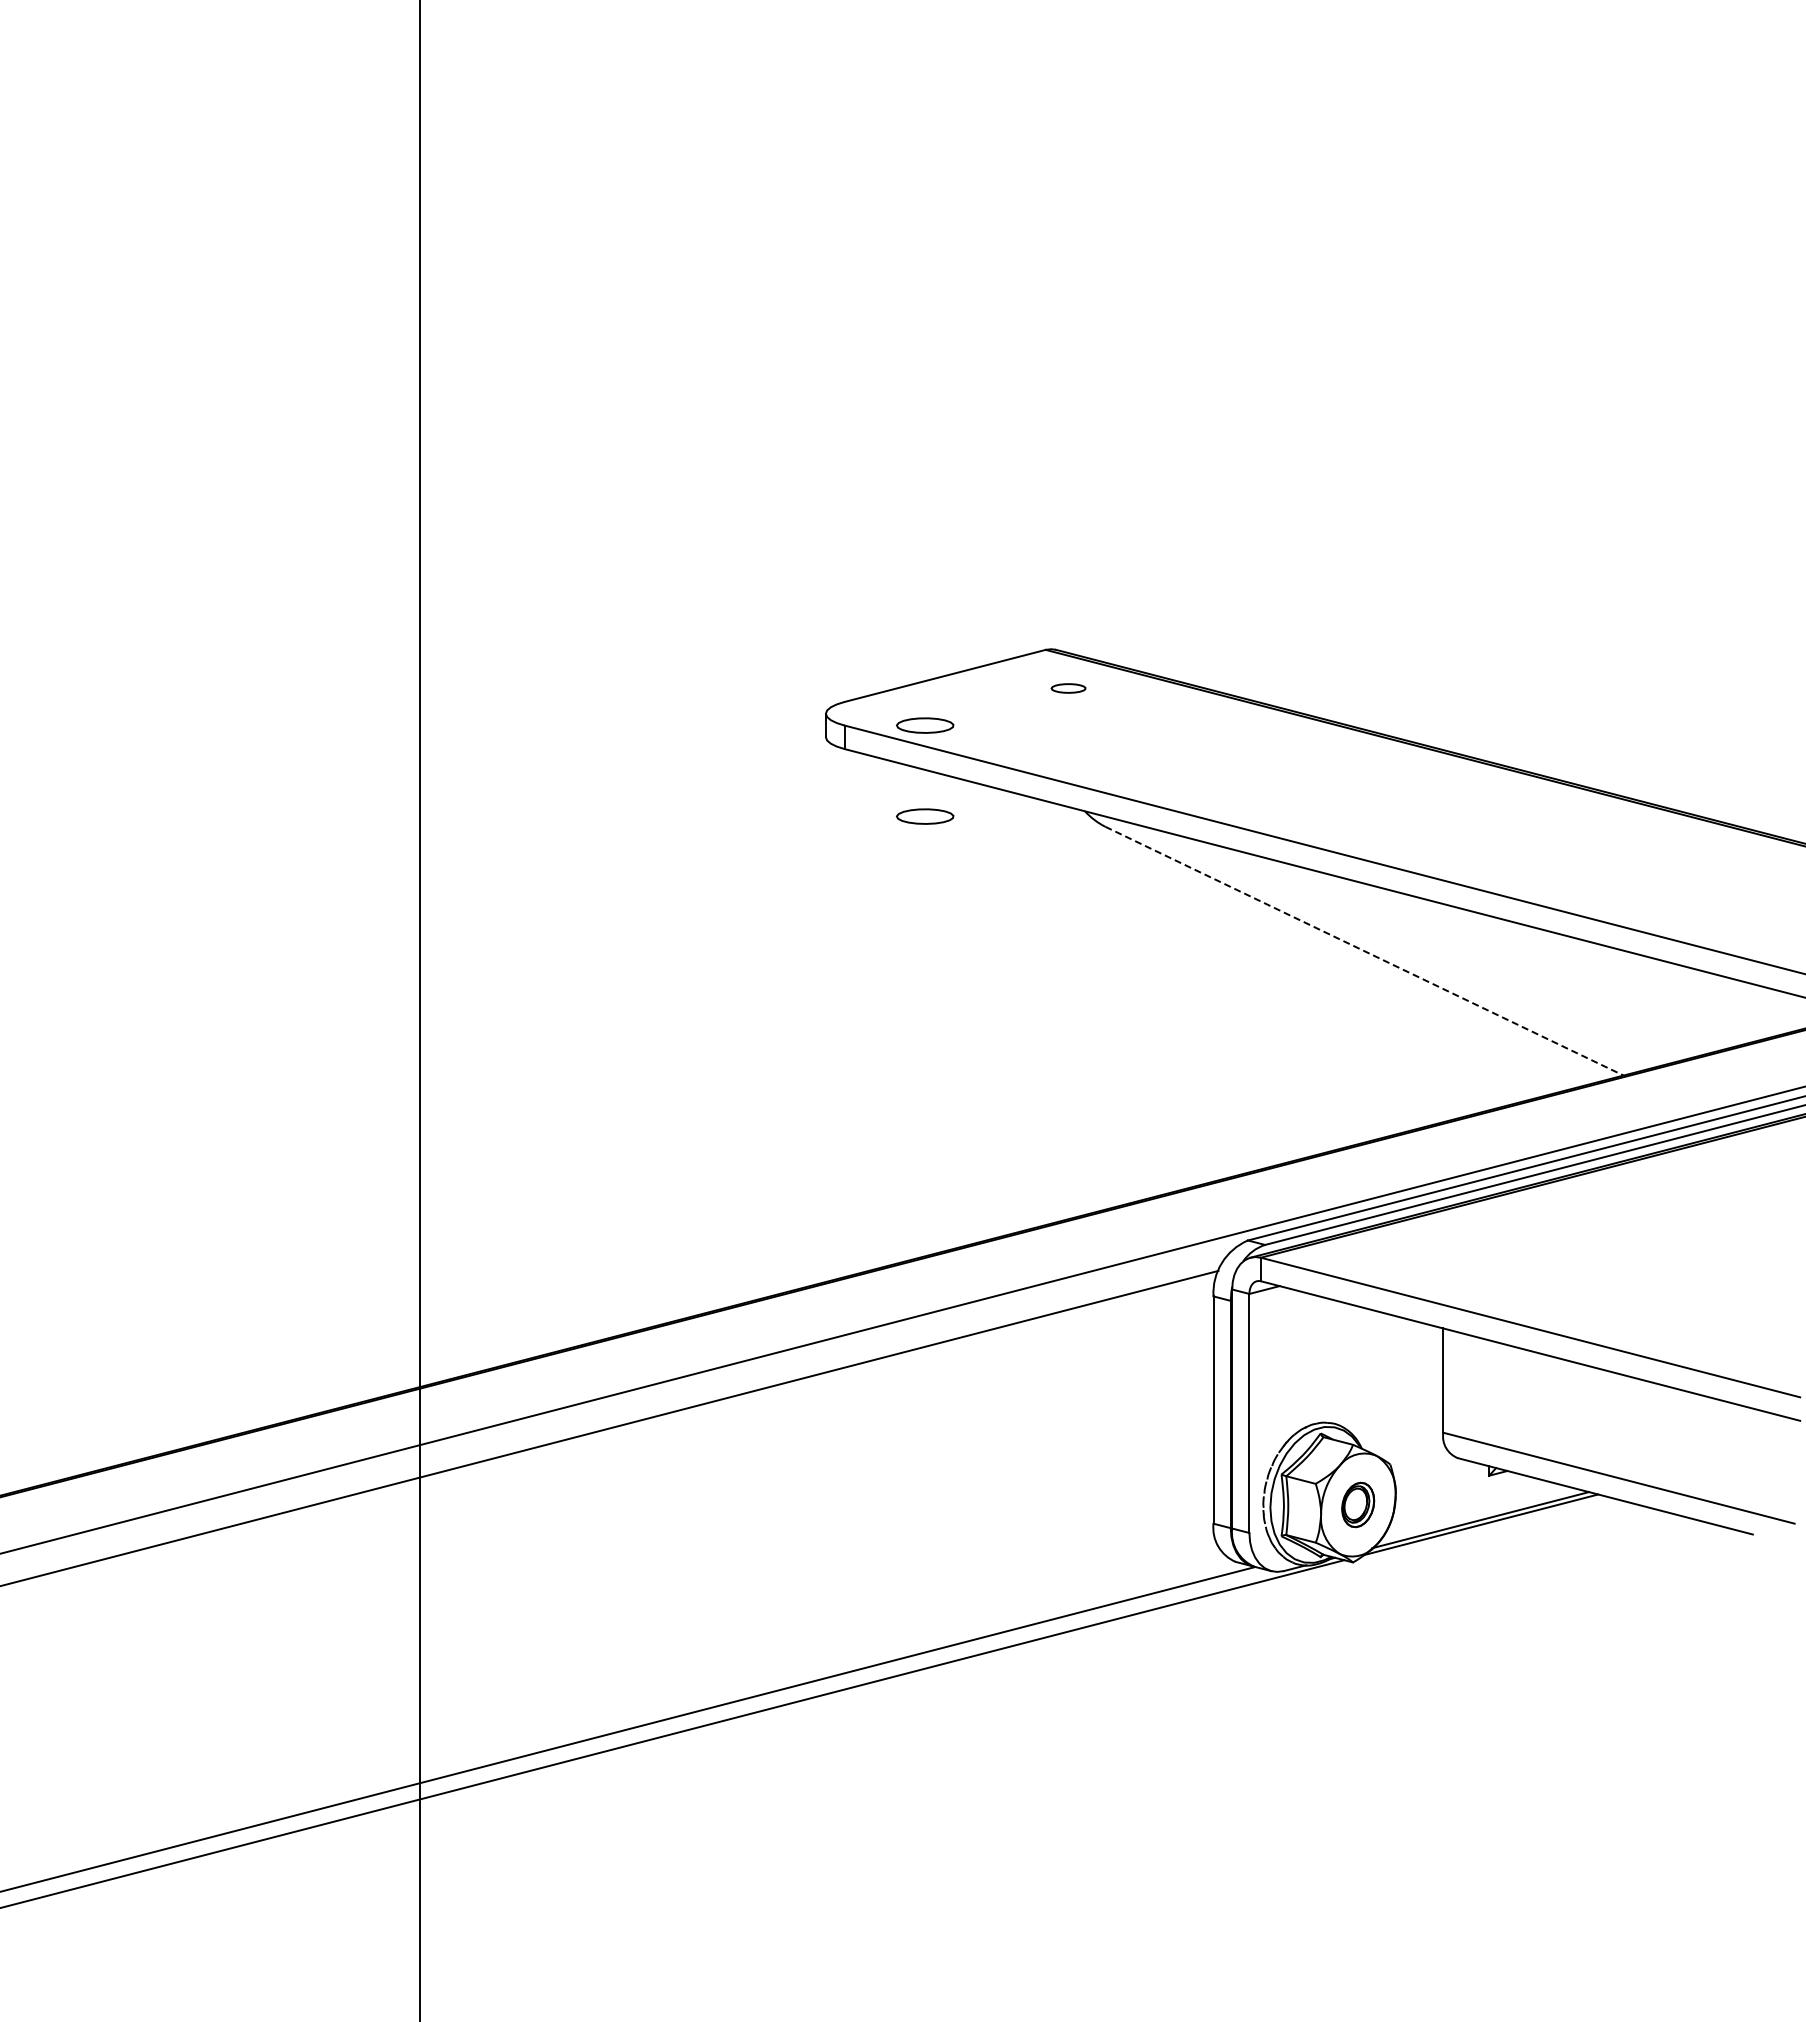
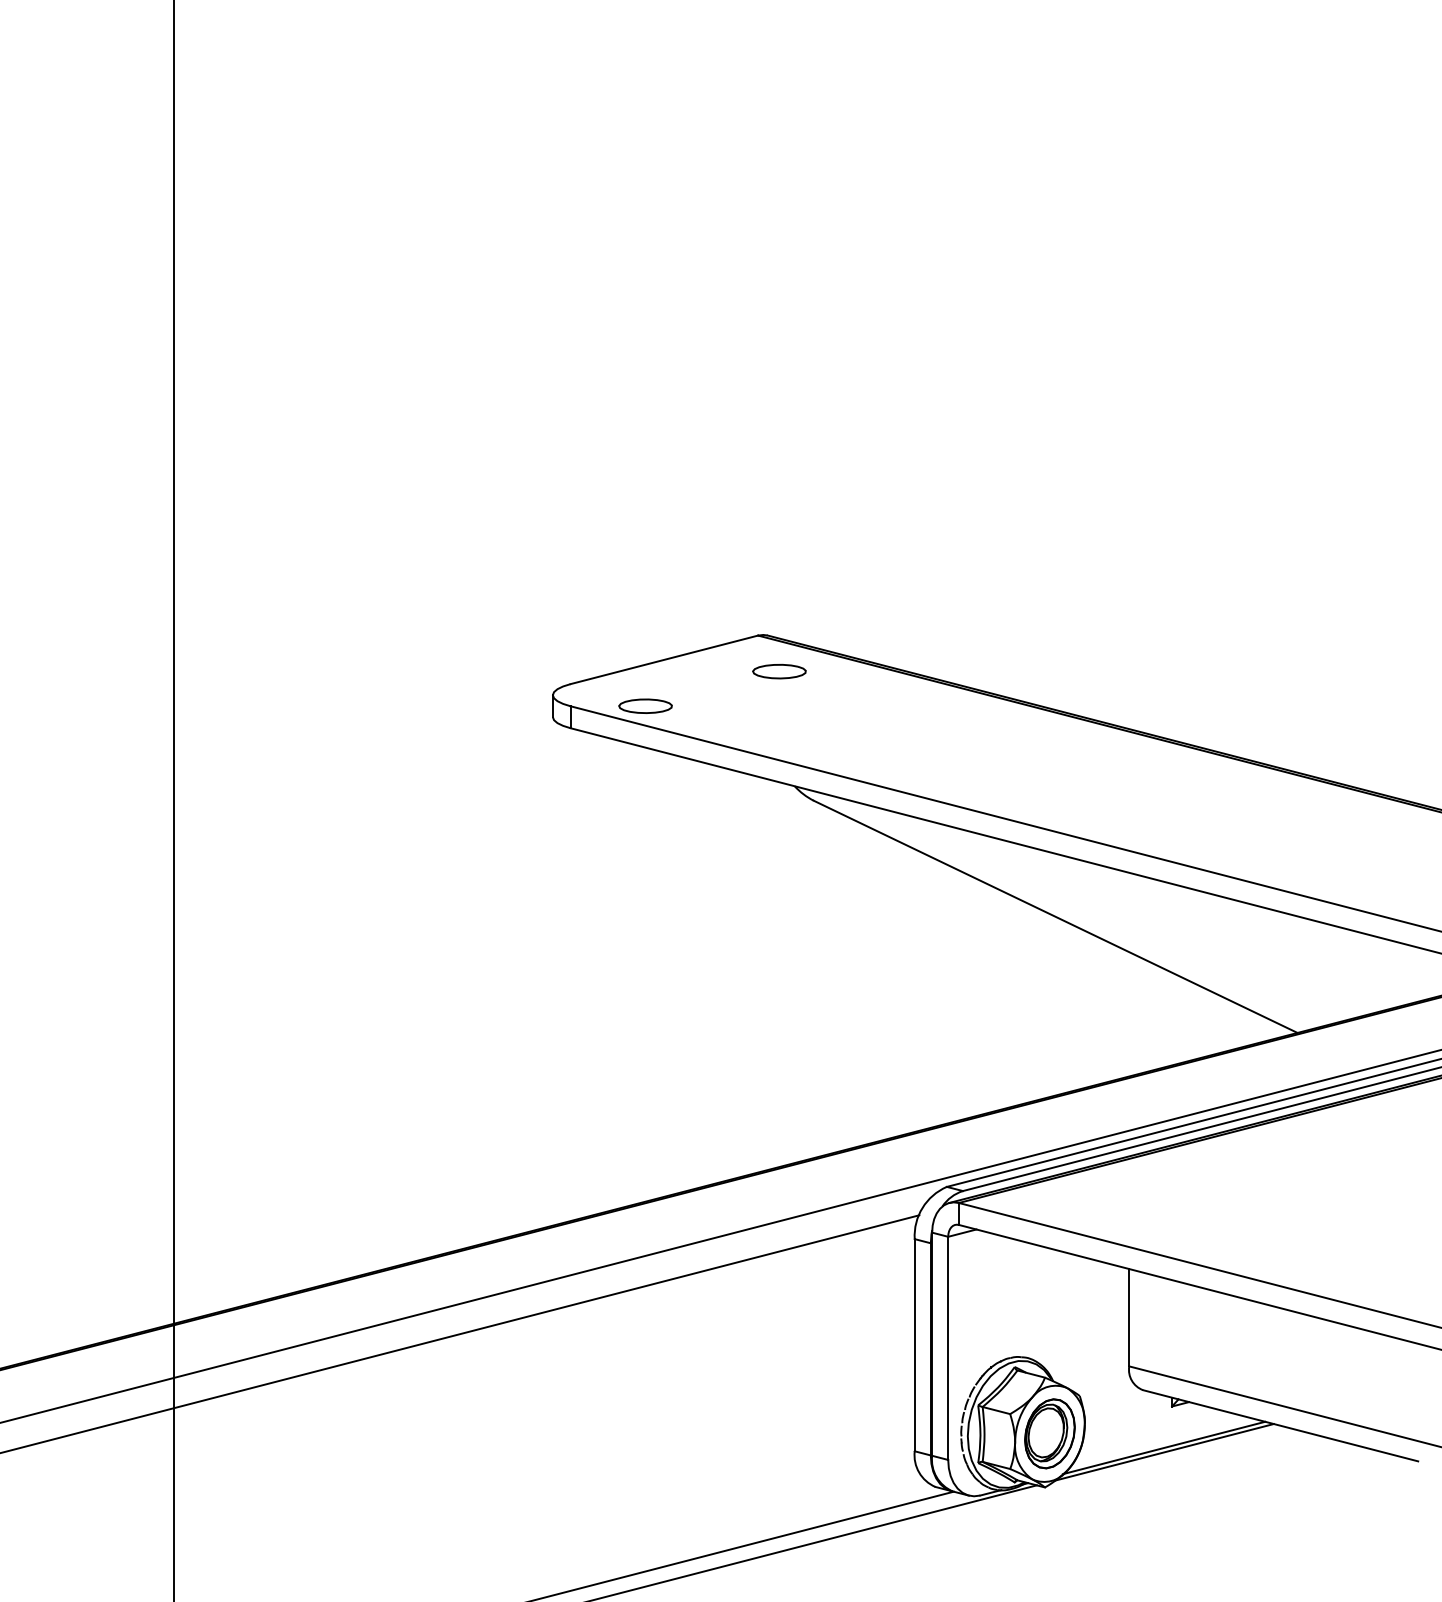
part: (1068, 688) -> (779, 671), size x1.67
part: (925, 816) -> (645, 791), removed
line: (1364, 951) -> (1055, 917), dashed -> solid
part: (1357, 1504) -> (1049, 1433), size x1.67

